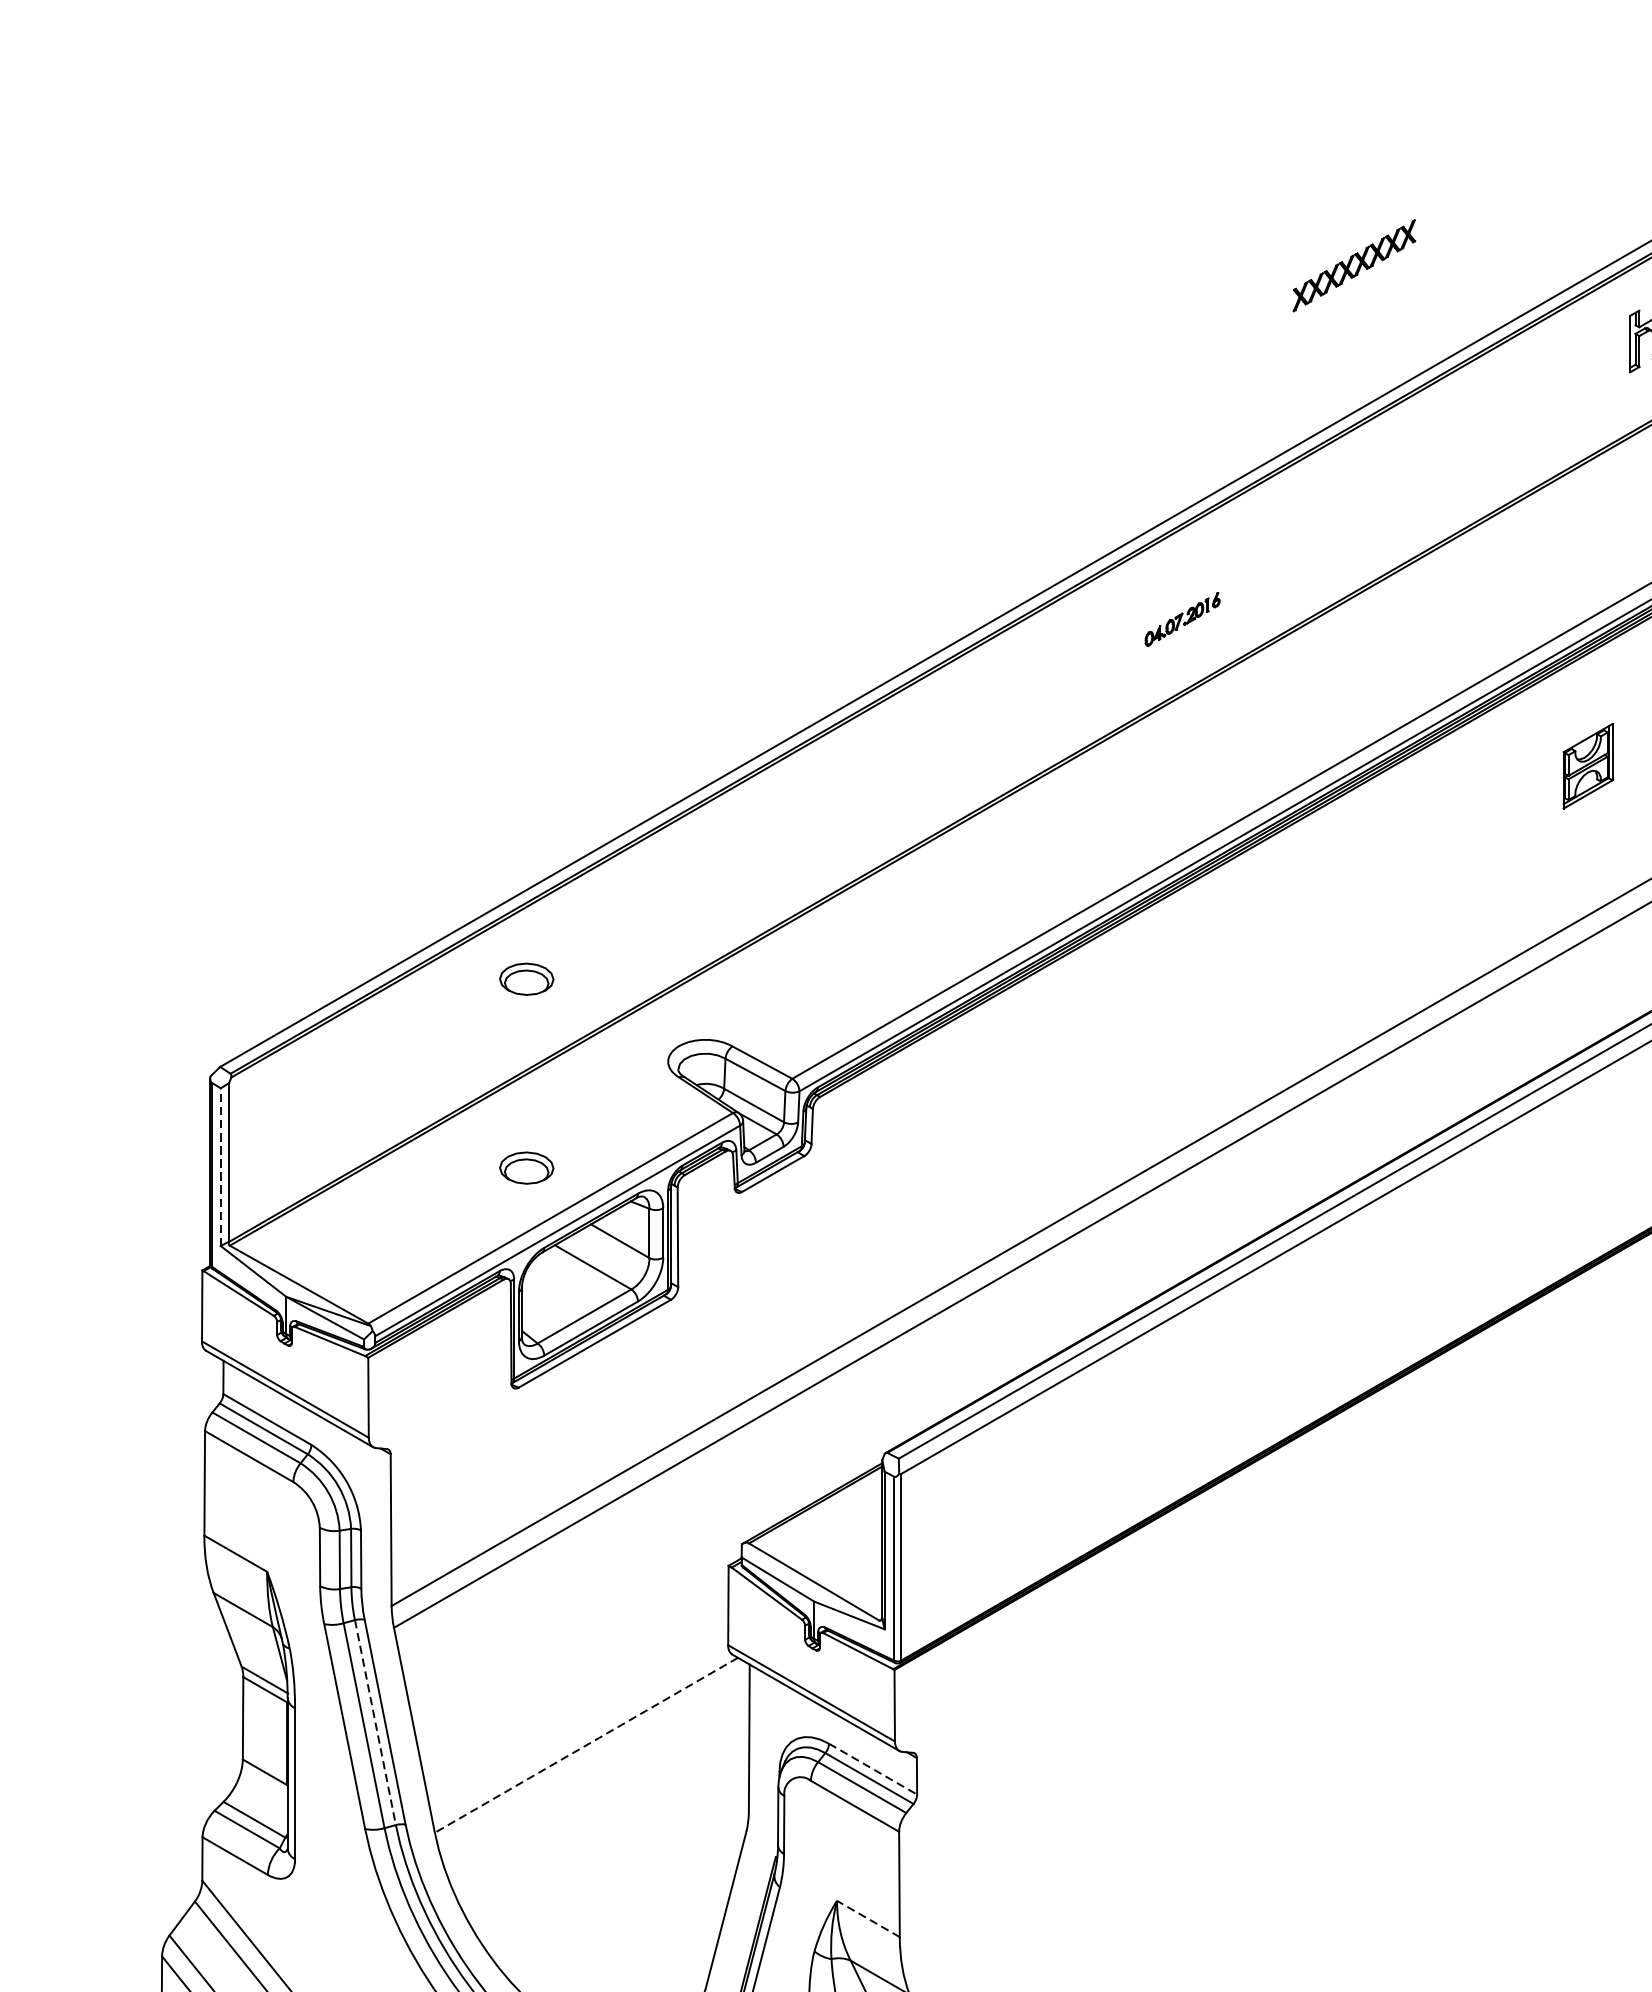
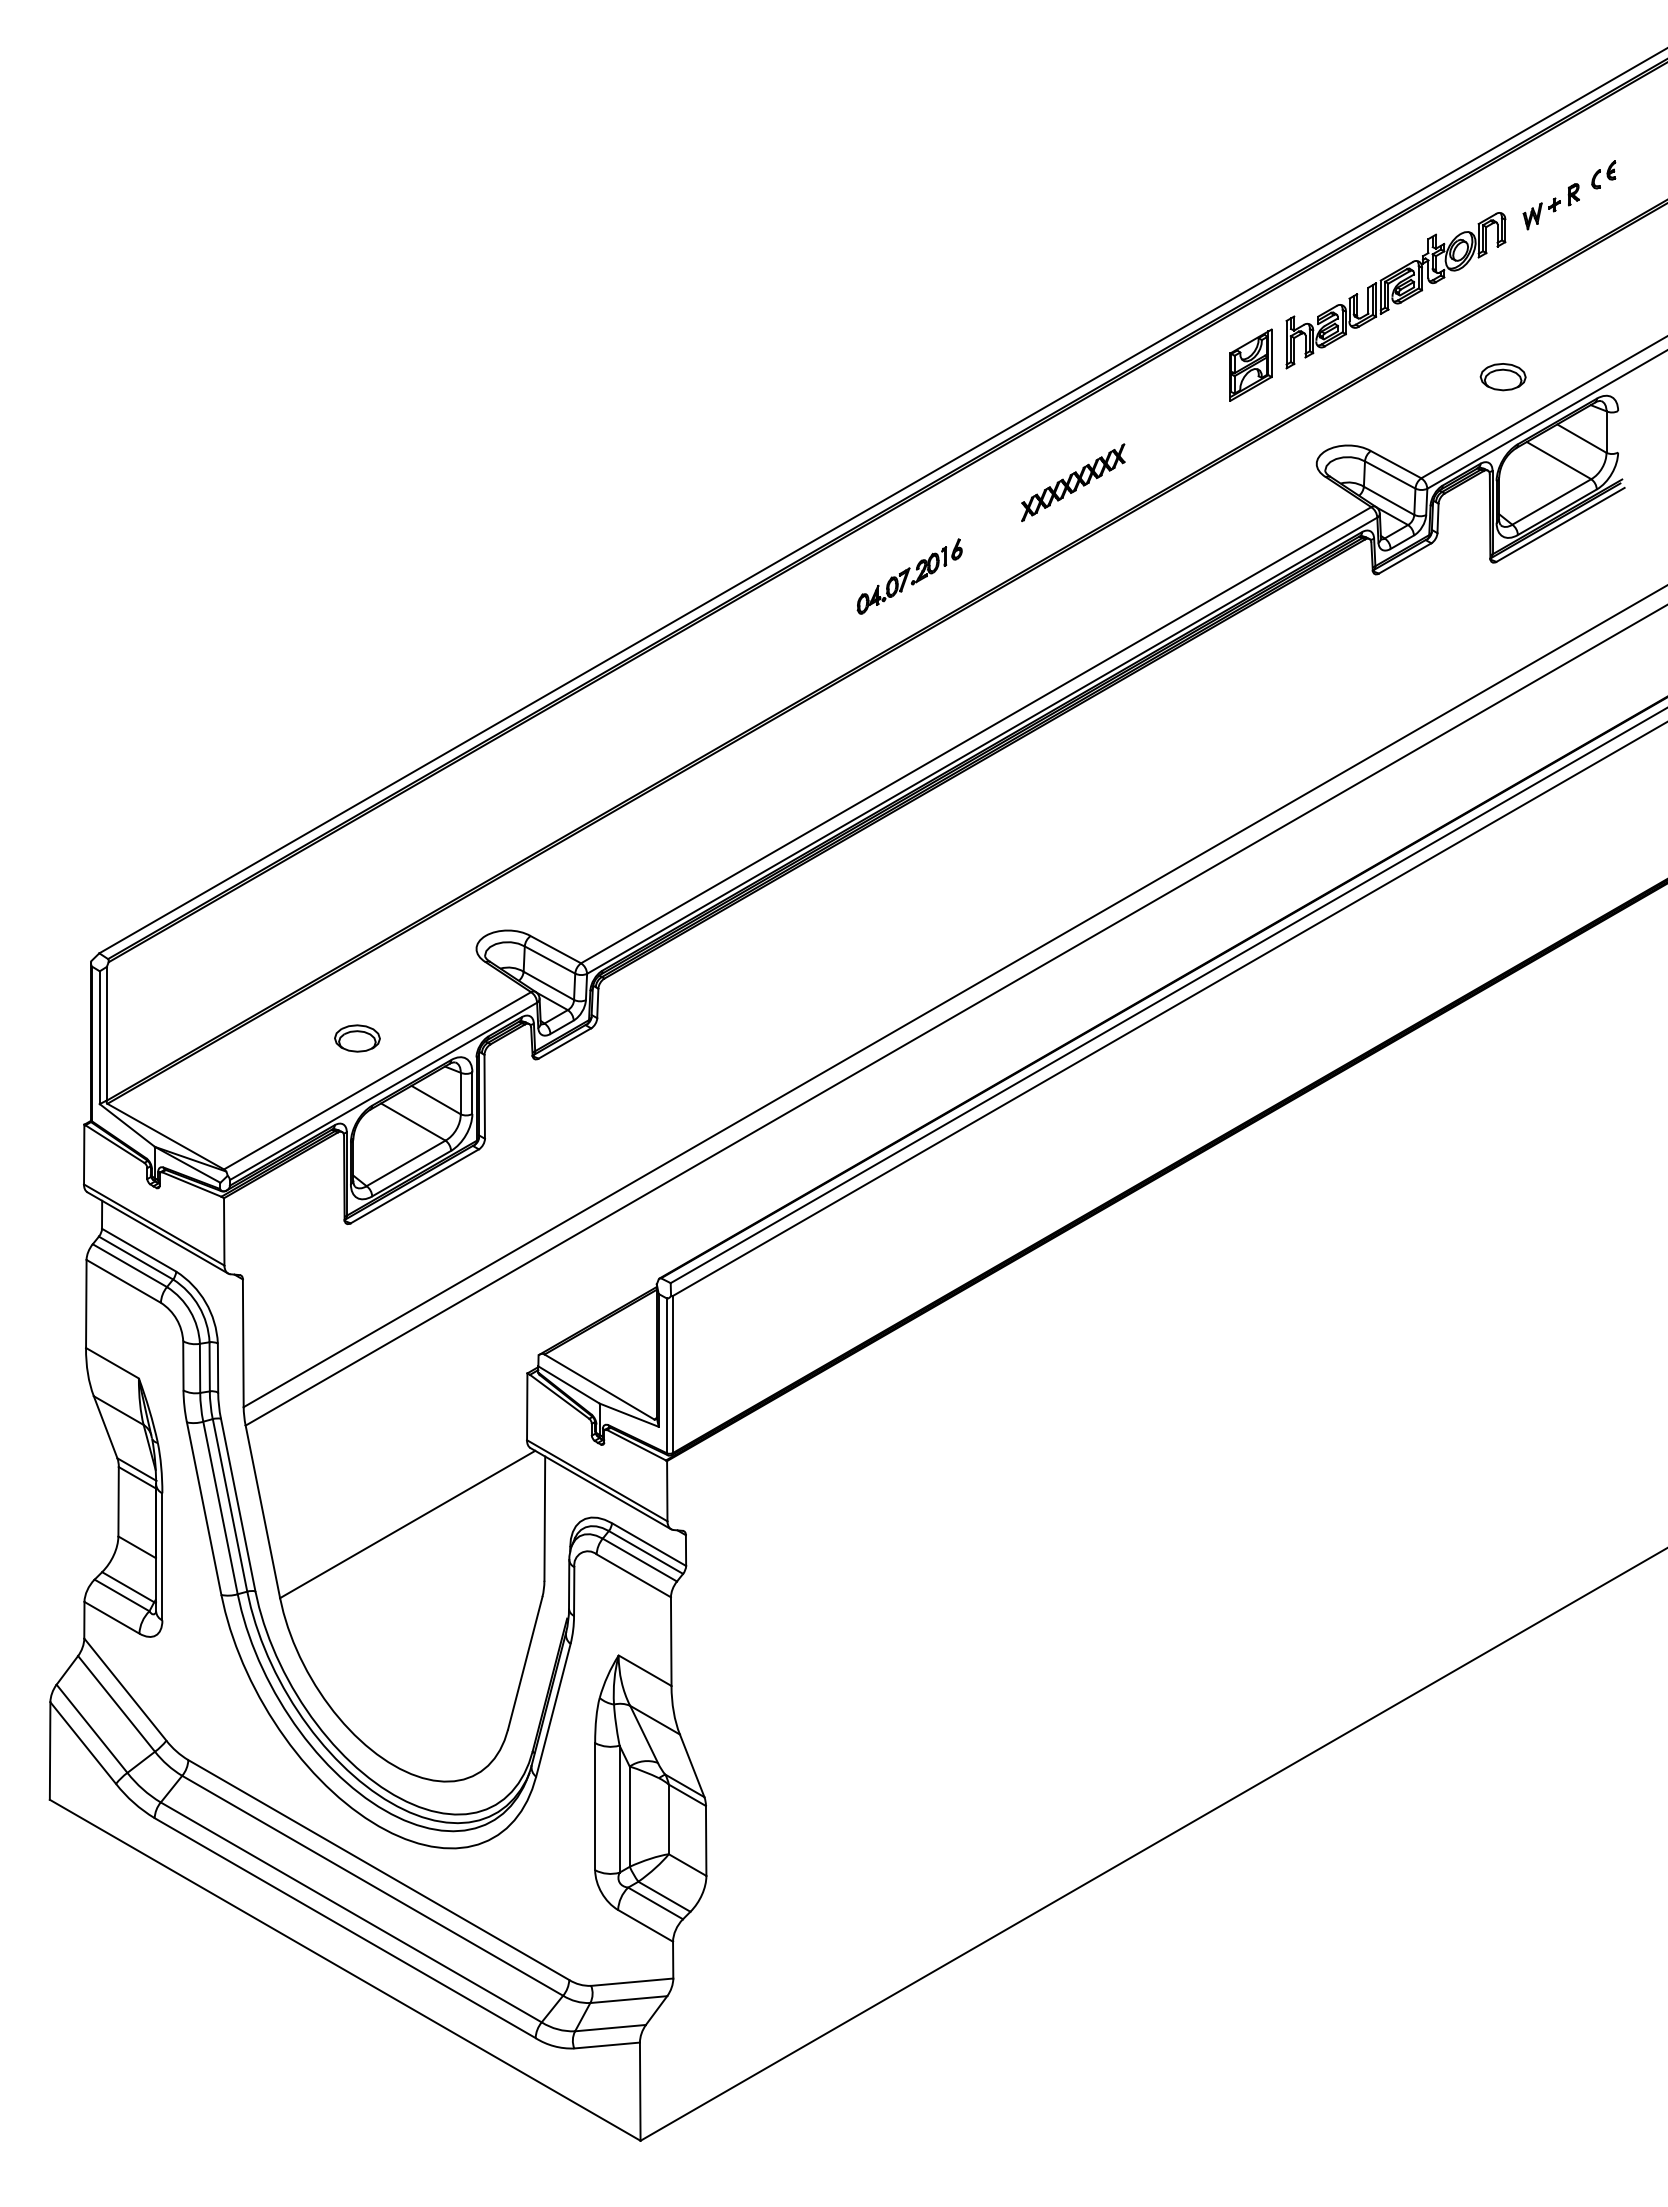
part: (1354, 265) -> (1073, 482), moved
part: (1182, 619) -> (909, 576), size x1.67
part: (1587, 765) -> (1250, 364), moved
part: (526, 979) -> (357, 879), removed
line: (220, 1166) -> (99, 1037), dashed -> solid
line: (375, 1722) -> (230, 1505), dashed -> solid
line: (586, 1745) -> (407, 1524), dashed -> solid
line: (873, 1769) -> (649, 1544), dashed -> solid
line: (868, 1918) -> (645, 1670), dashed -> solid

